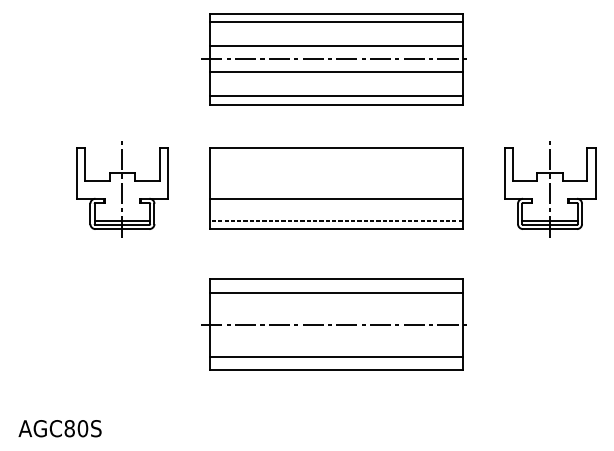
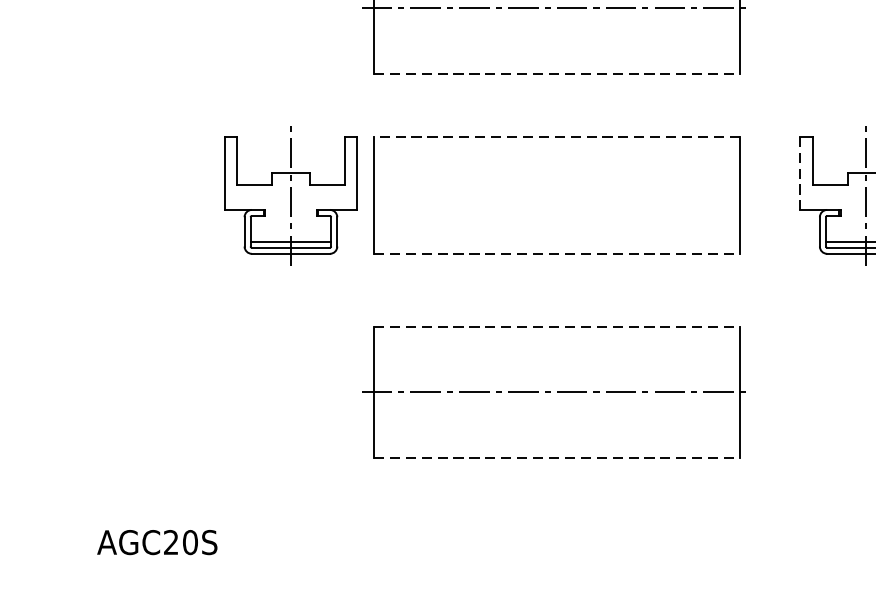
line: (335, 72) -> (555, 27), removed
line: (335, 96) -> (555, 61), removed
line: (336, 104) -> (557, 73), solid -> dashed
line: (335, 148) -> (555, 137), solid -> dashed
line: (504, 173) -> (800, 173), solid -> dashed
part: (122, 189) -> (291, 196), moved
line: (335, 198) -> (555, 209), removed
line: (335, 220) -> (555, 241), removed
line: (336, 229) -> (557, 254), solid -> dashed
line: (336, 279) -> (557, 326), solid -> dashed
line: (335, 292) -> (555, 345), removed
line: (335, 356) -> (555, 438), removed
line: (336, 370) -> (557, 458), solid -> dashed
text: (69, 428) -> (170, 542), AGC80S -> AGC20S

